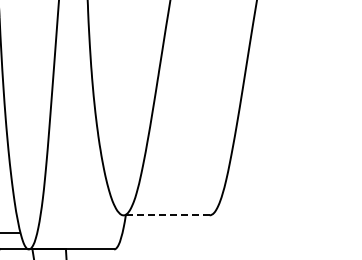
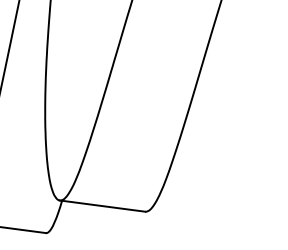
line: (166, 215) -> (102, 206), dashed -> solid

